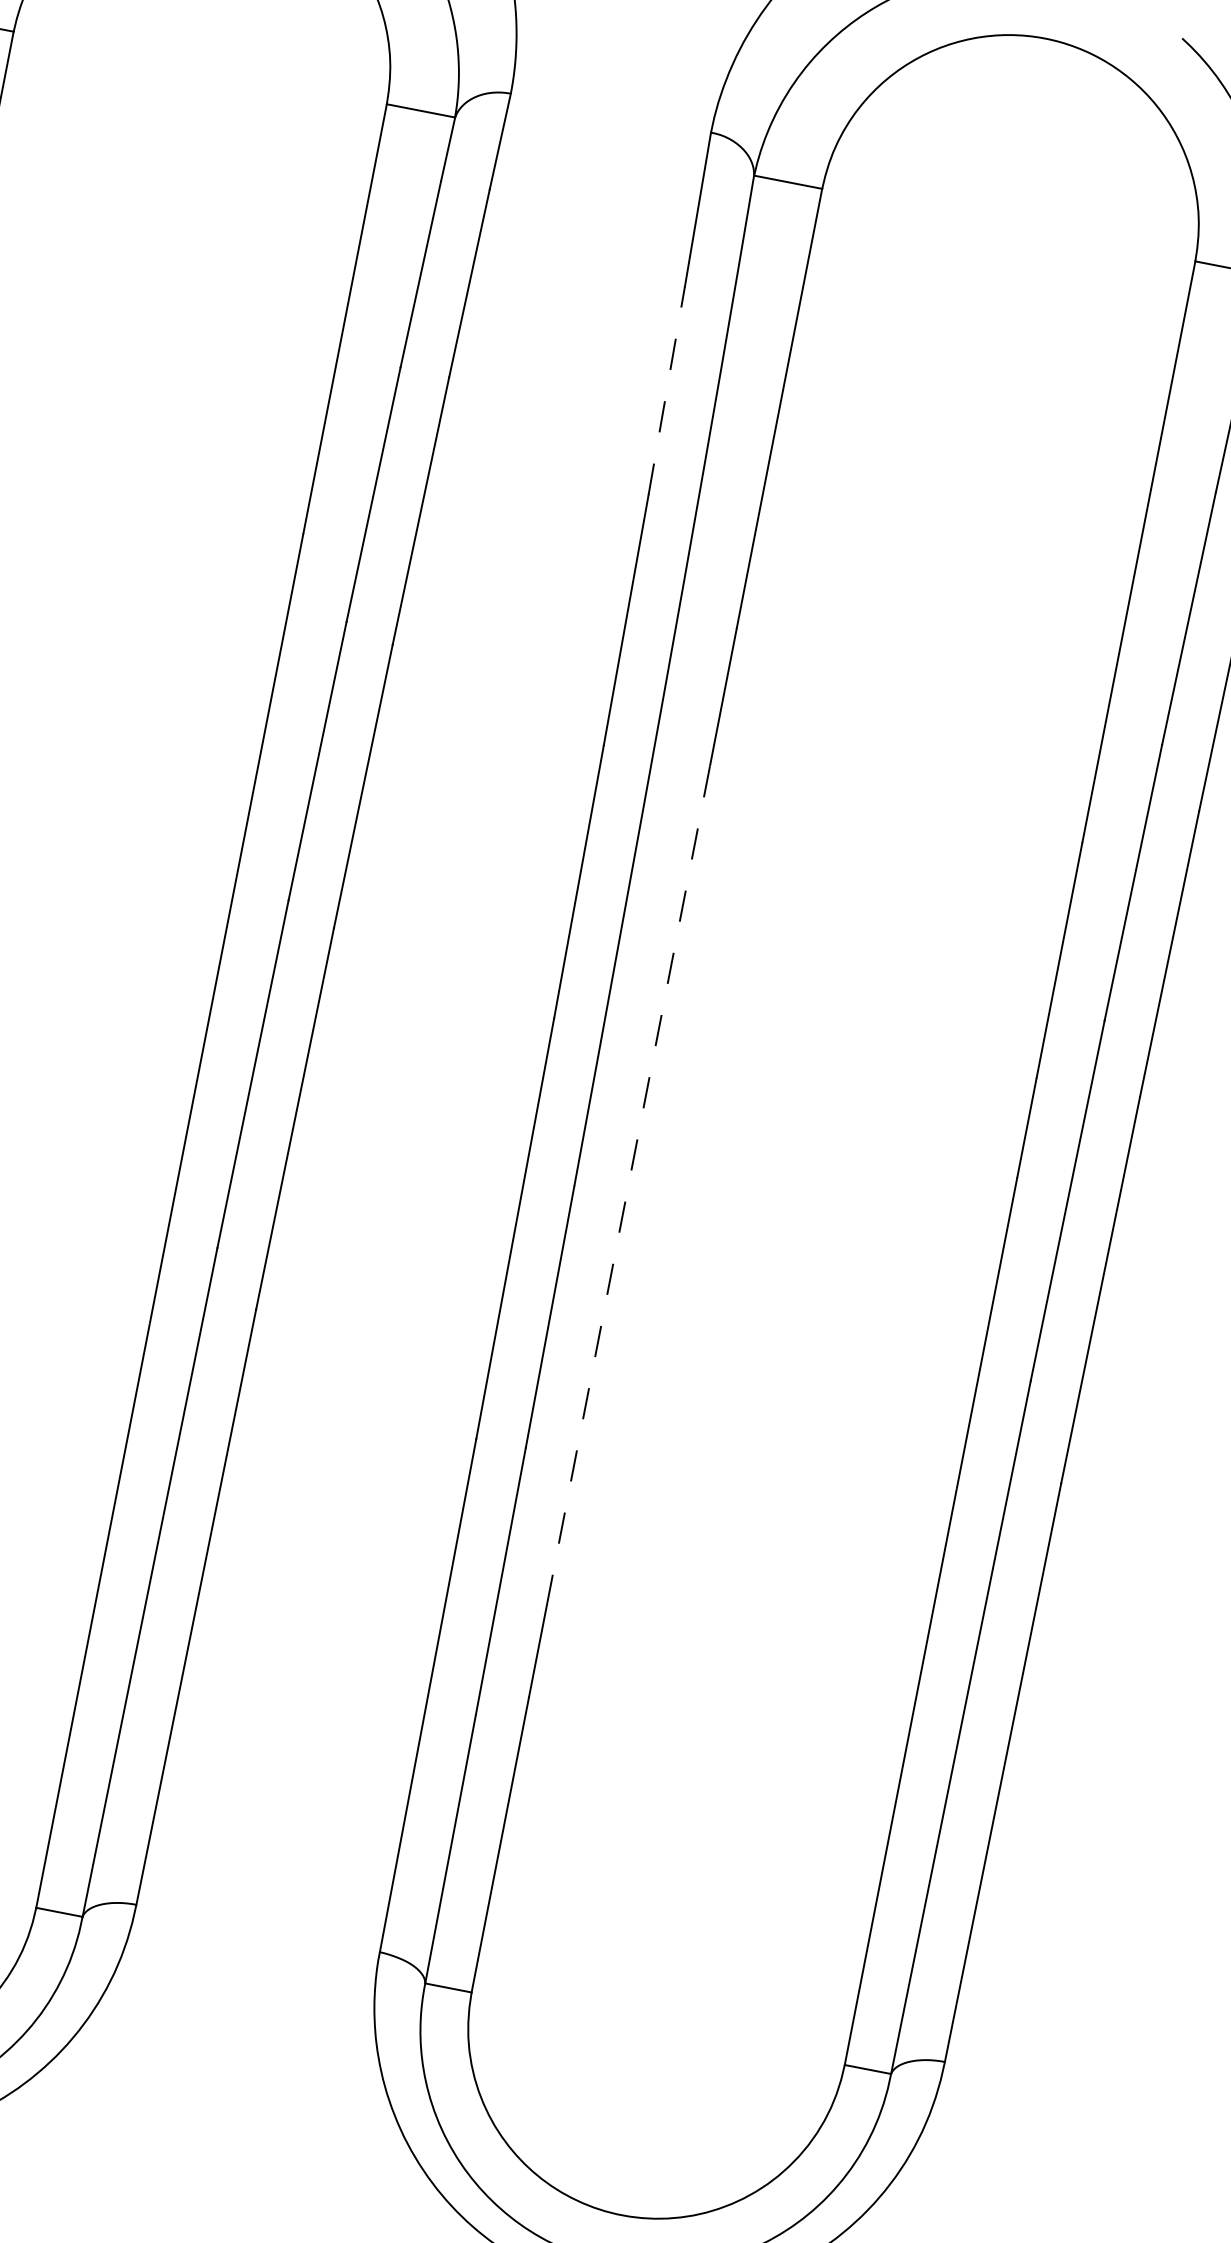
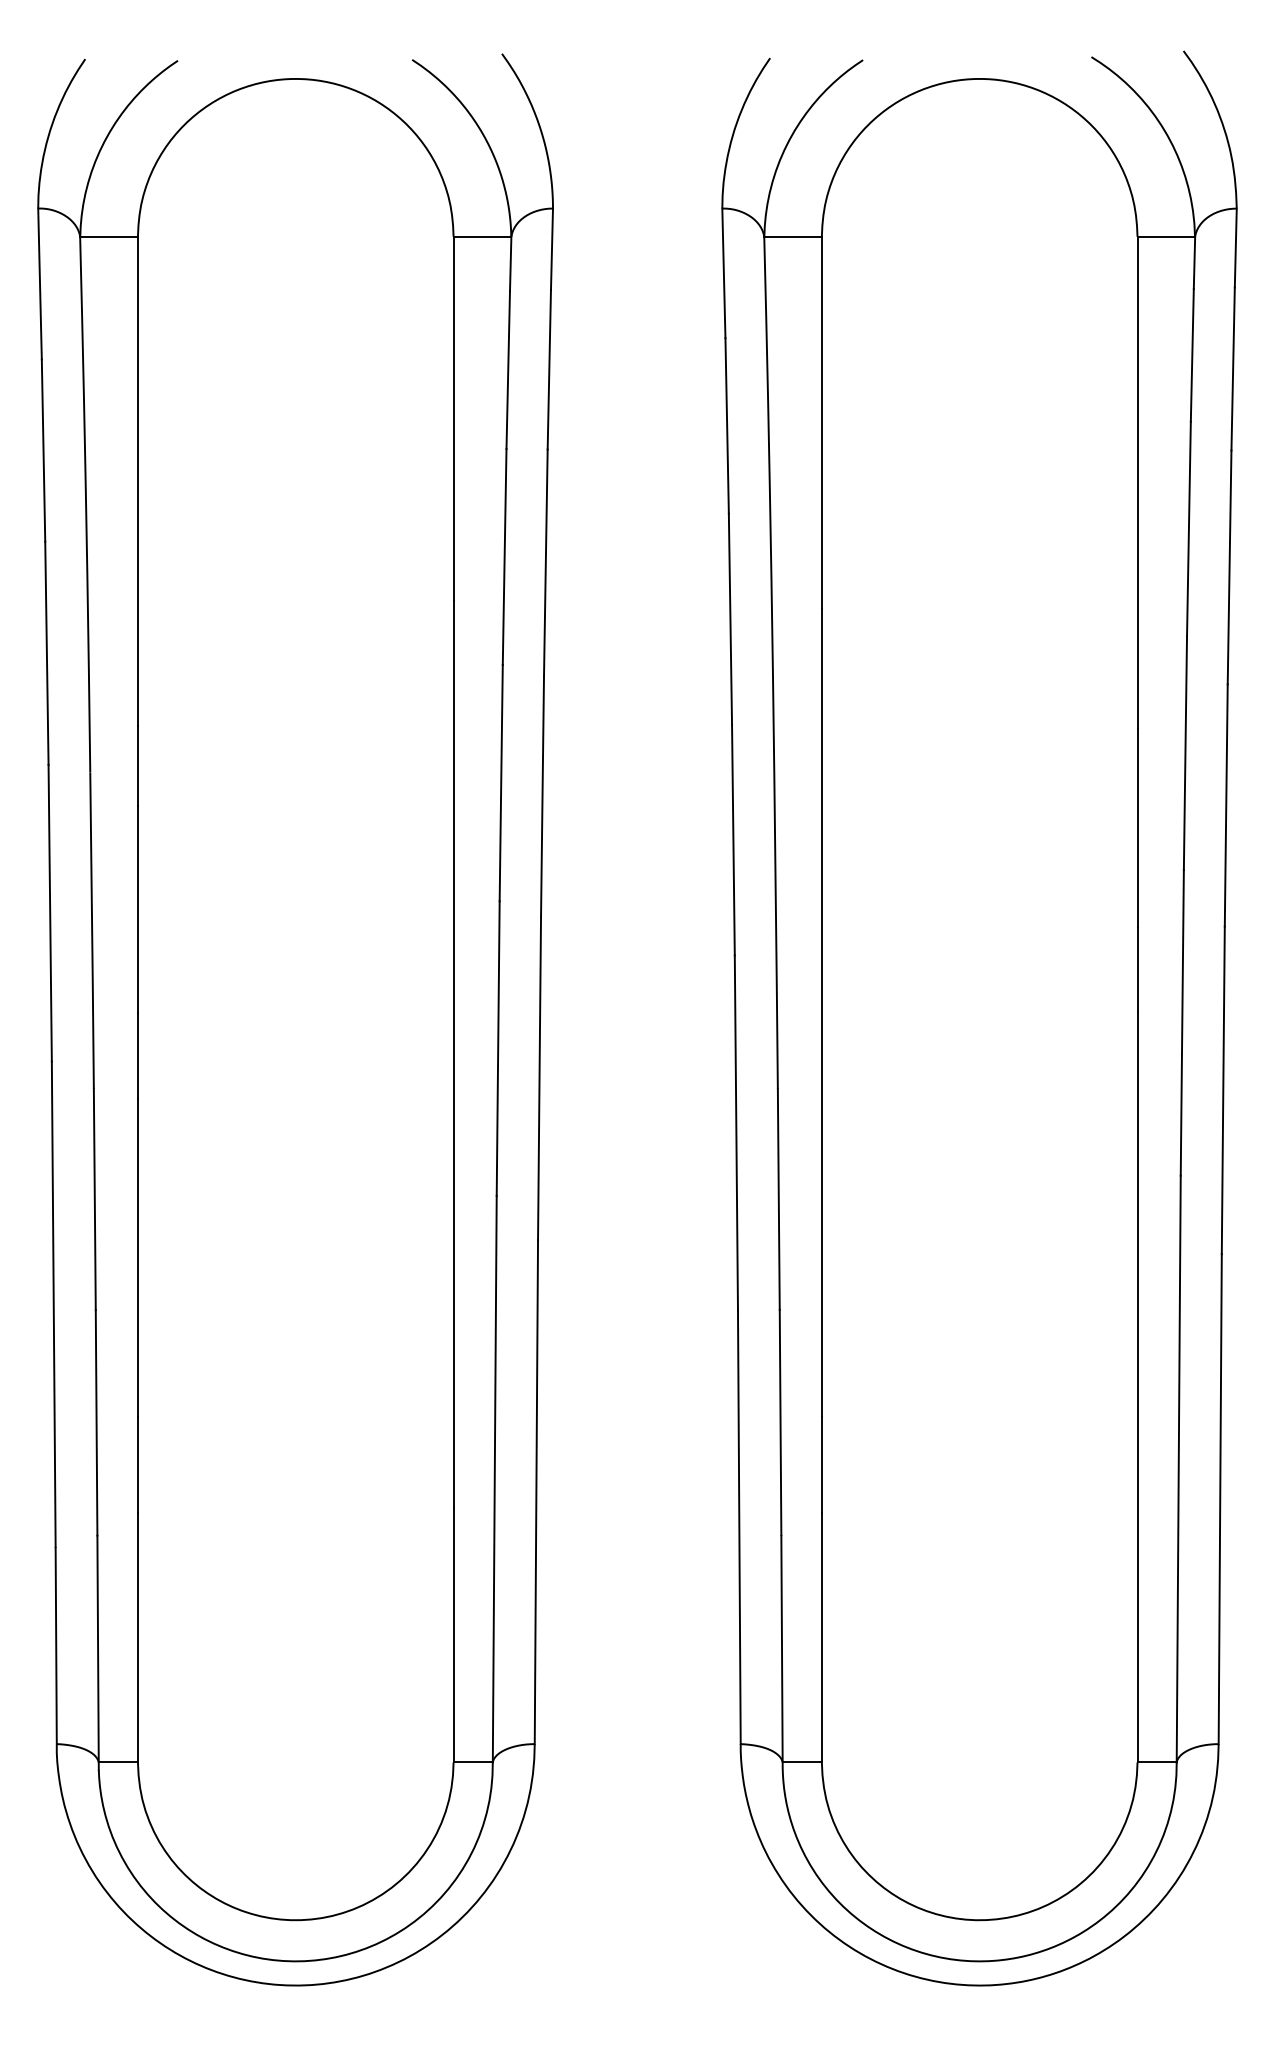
line: (667, 390) -> (727, 425), dashed -> solid
line: (630, 1174) -> (821, 1070), dashed -> solid

